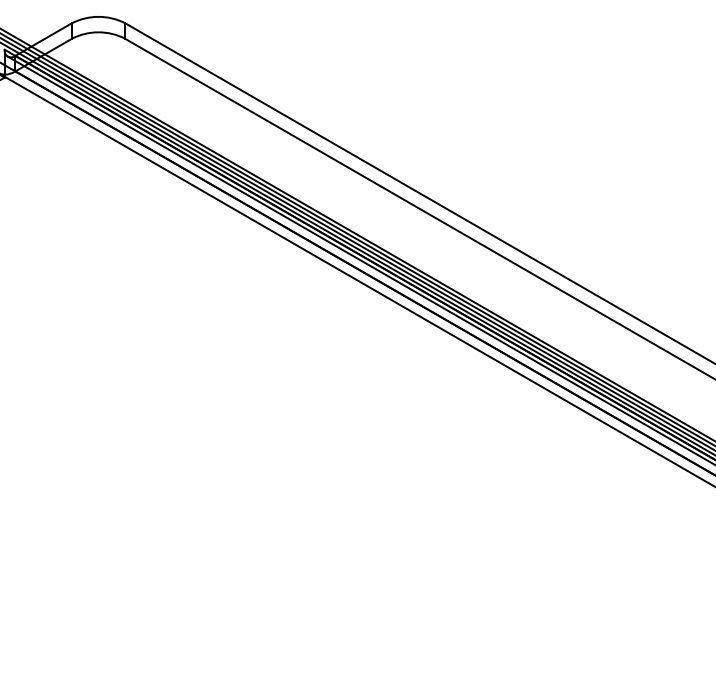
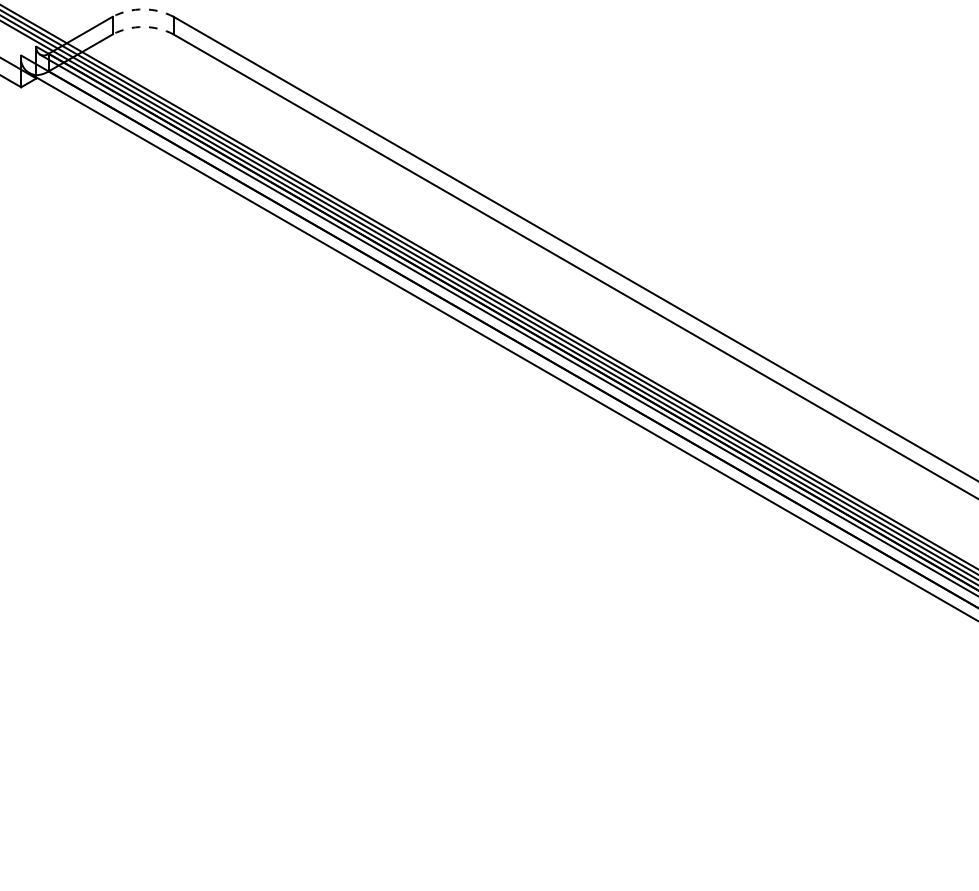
arc: (98, 16) -> (143, 9), solid -> dashed
arc: (98, 31) -> (143, 26), solid -> dashed

